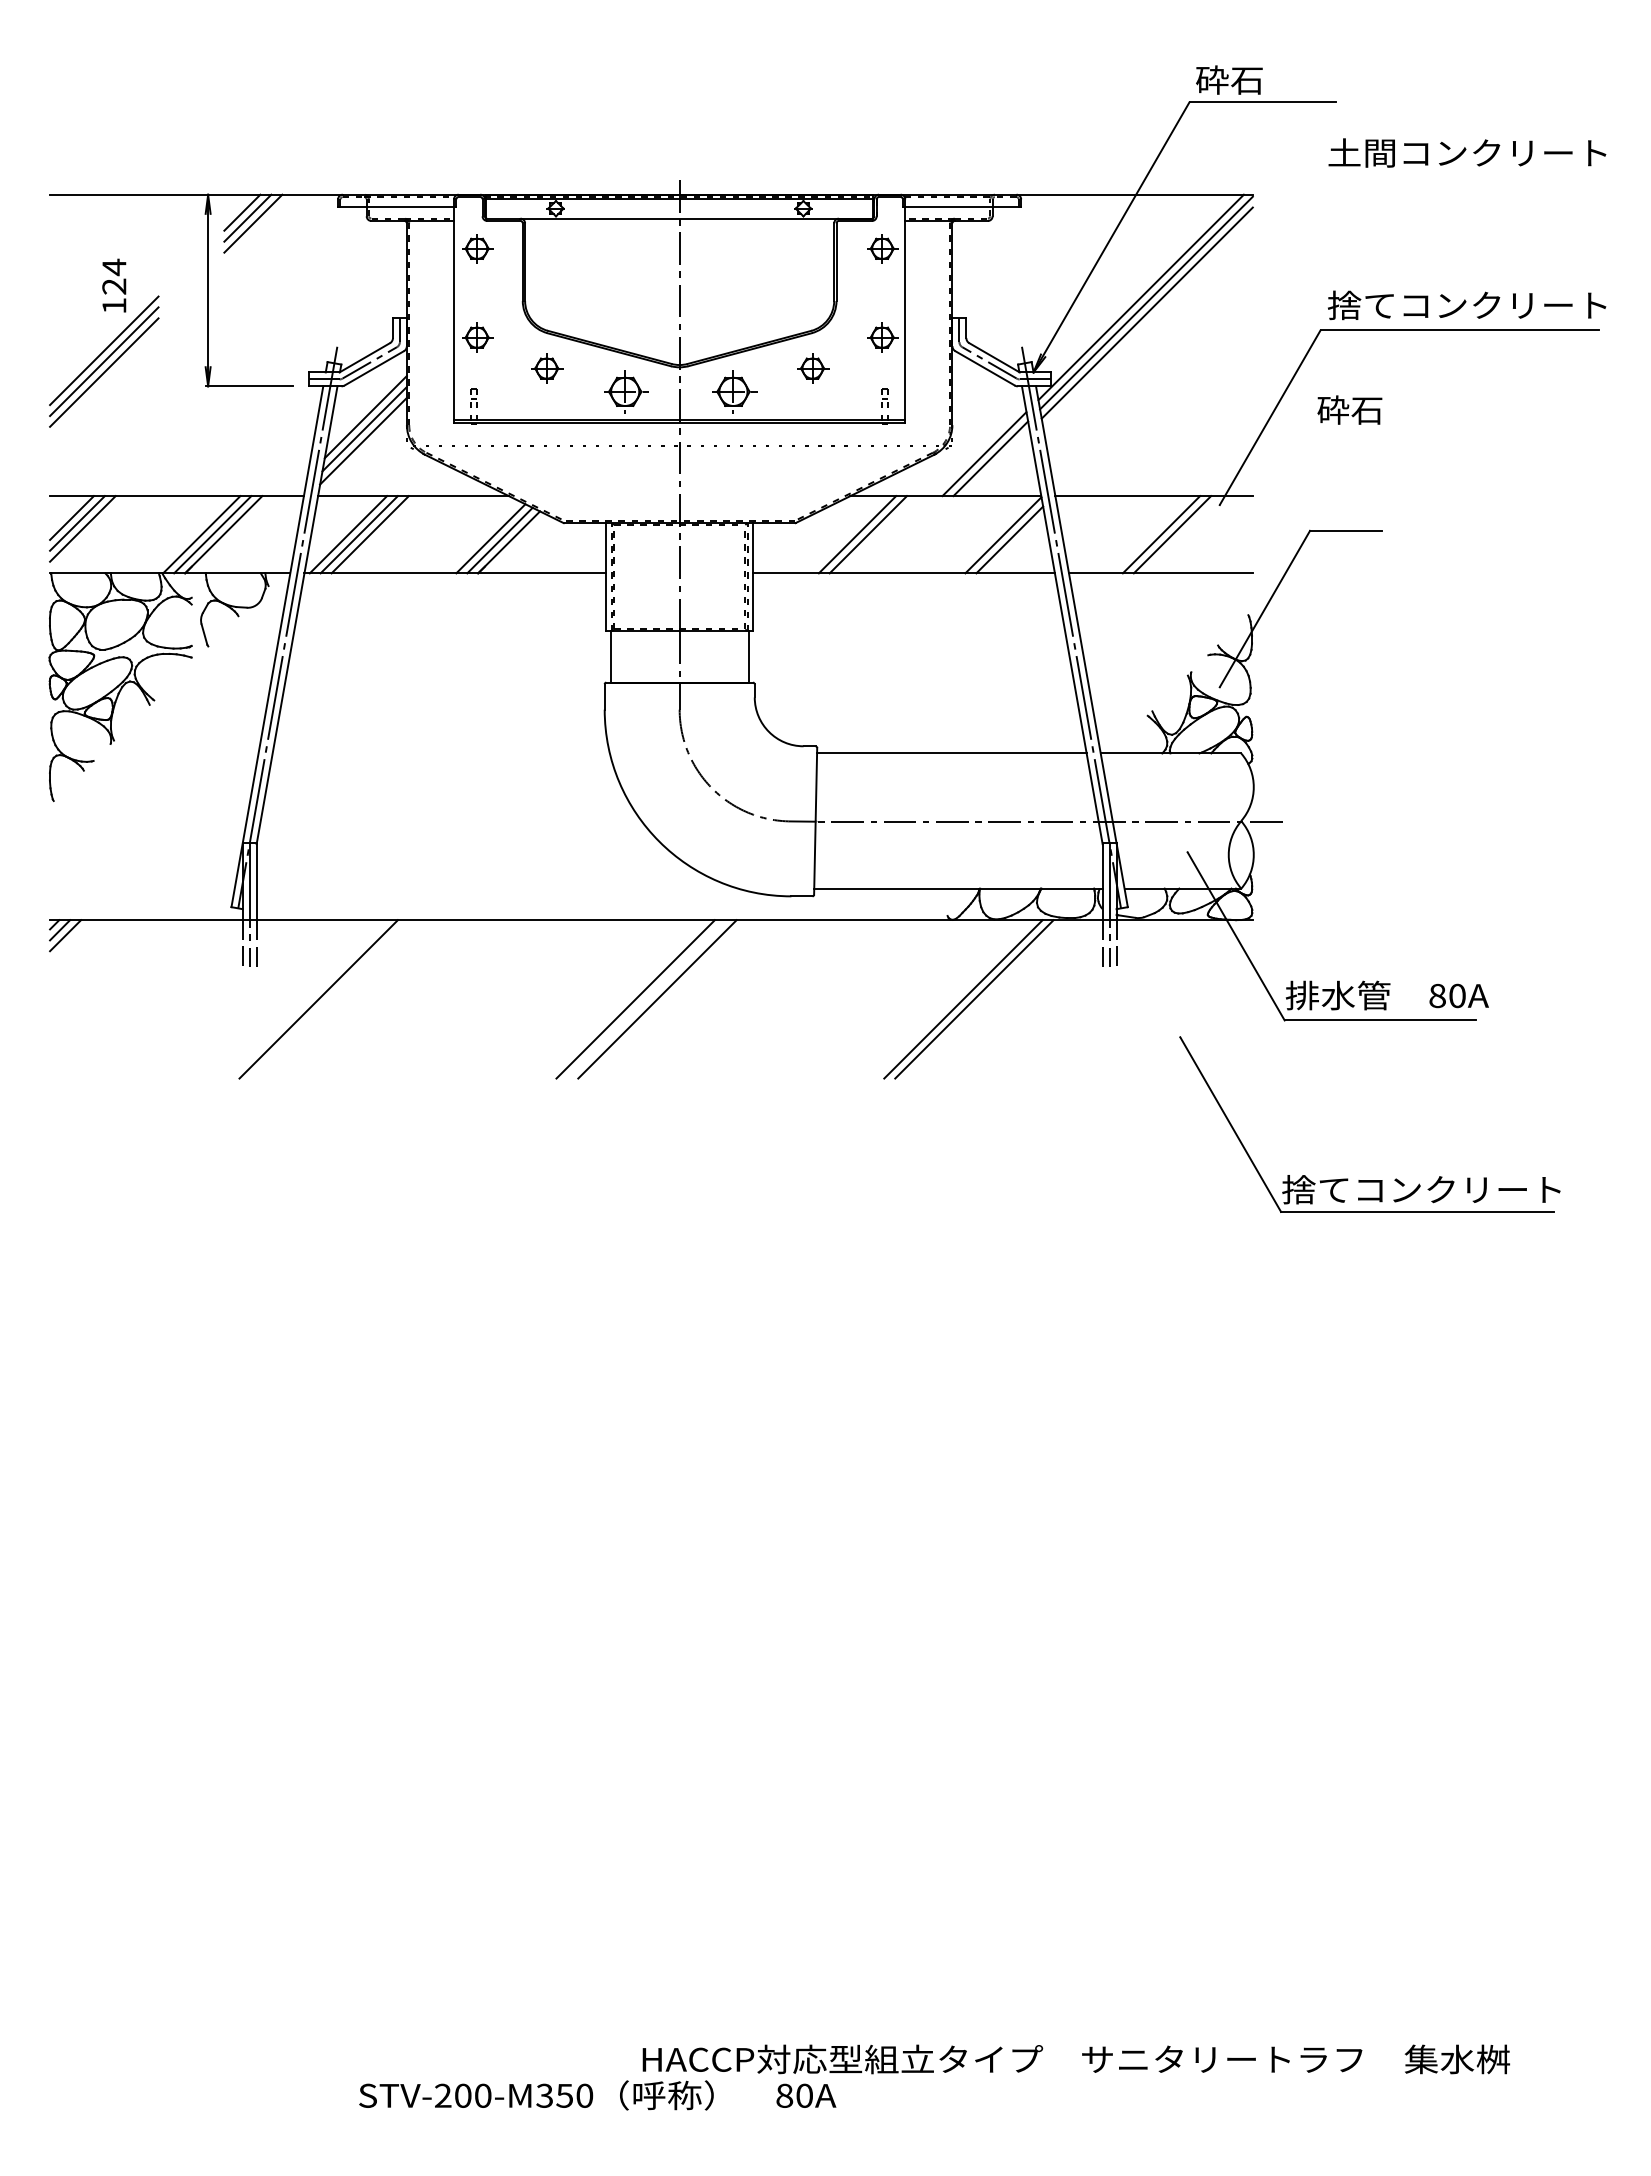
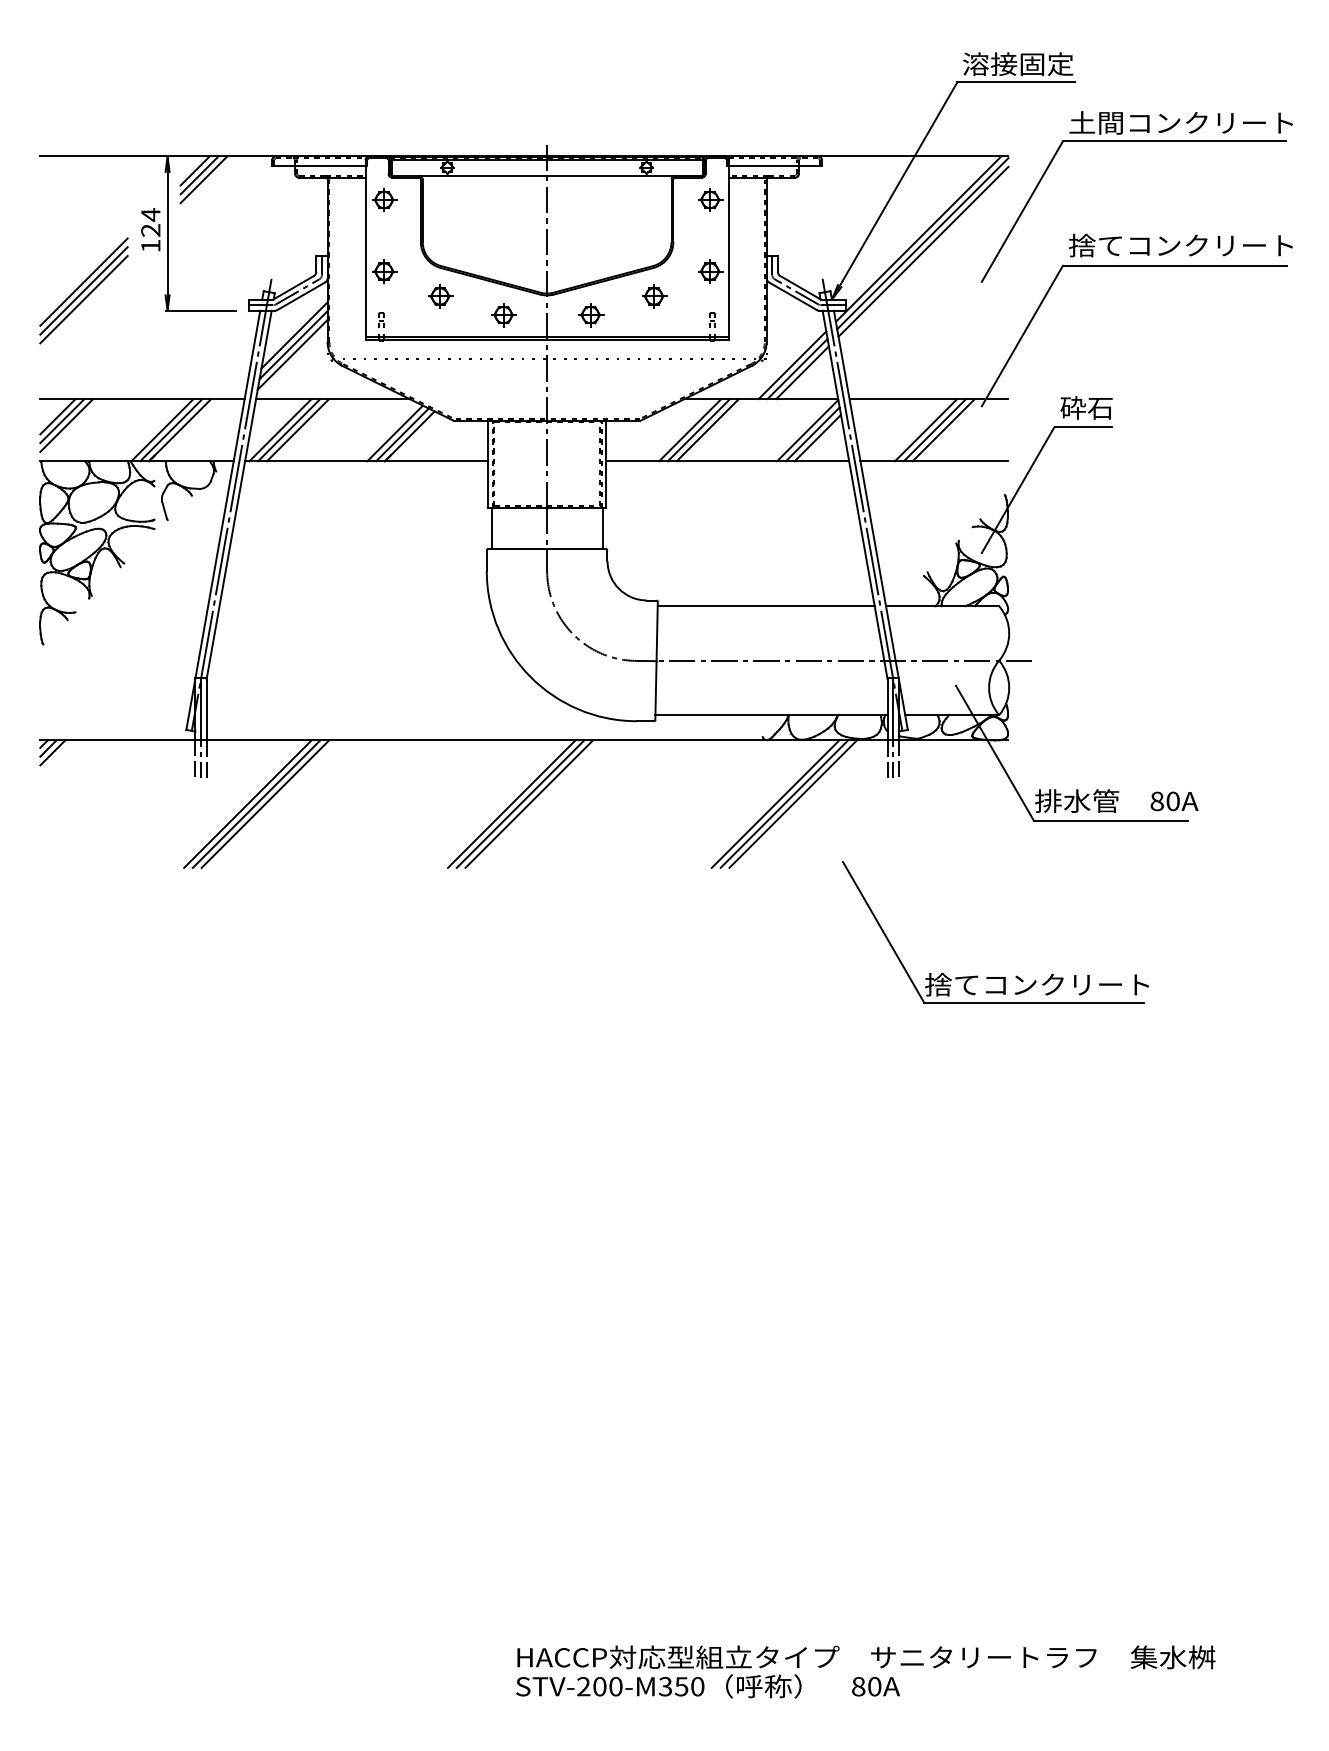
text: (1264, 79) -> (1017, 63), 砕石 -> 溶接固定
part: (1408, 176) -> (1133, 141), added
text: (114, 285) -> (150, 229), moved
part: (626, 391) -> (504, 314), size x0.71
part: (734, 391) -> (591, 314), size x0.71
text: (1349, 409) -> (1086, 407), moved
line: (996, 463) -> (802, 372), added
line: (878, 534) -> (707, 429), added
line: (1150, 534) -> (926, 429), added
line: (1015, 544) -> (817, 438), added
line: (307, 999) -> (247, 804), added
line: (329, 999) -> (265, 804), added
line: (646, 999) -> (520, 804), added
line: (985, 999) -> (793, 804), added
part: (1369, 1180) -> (995, 977), moved
text: (597, 2095) -> (707, 1686), moved

